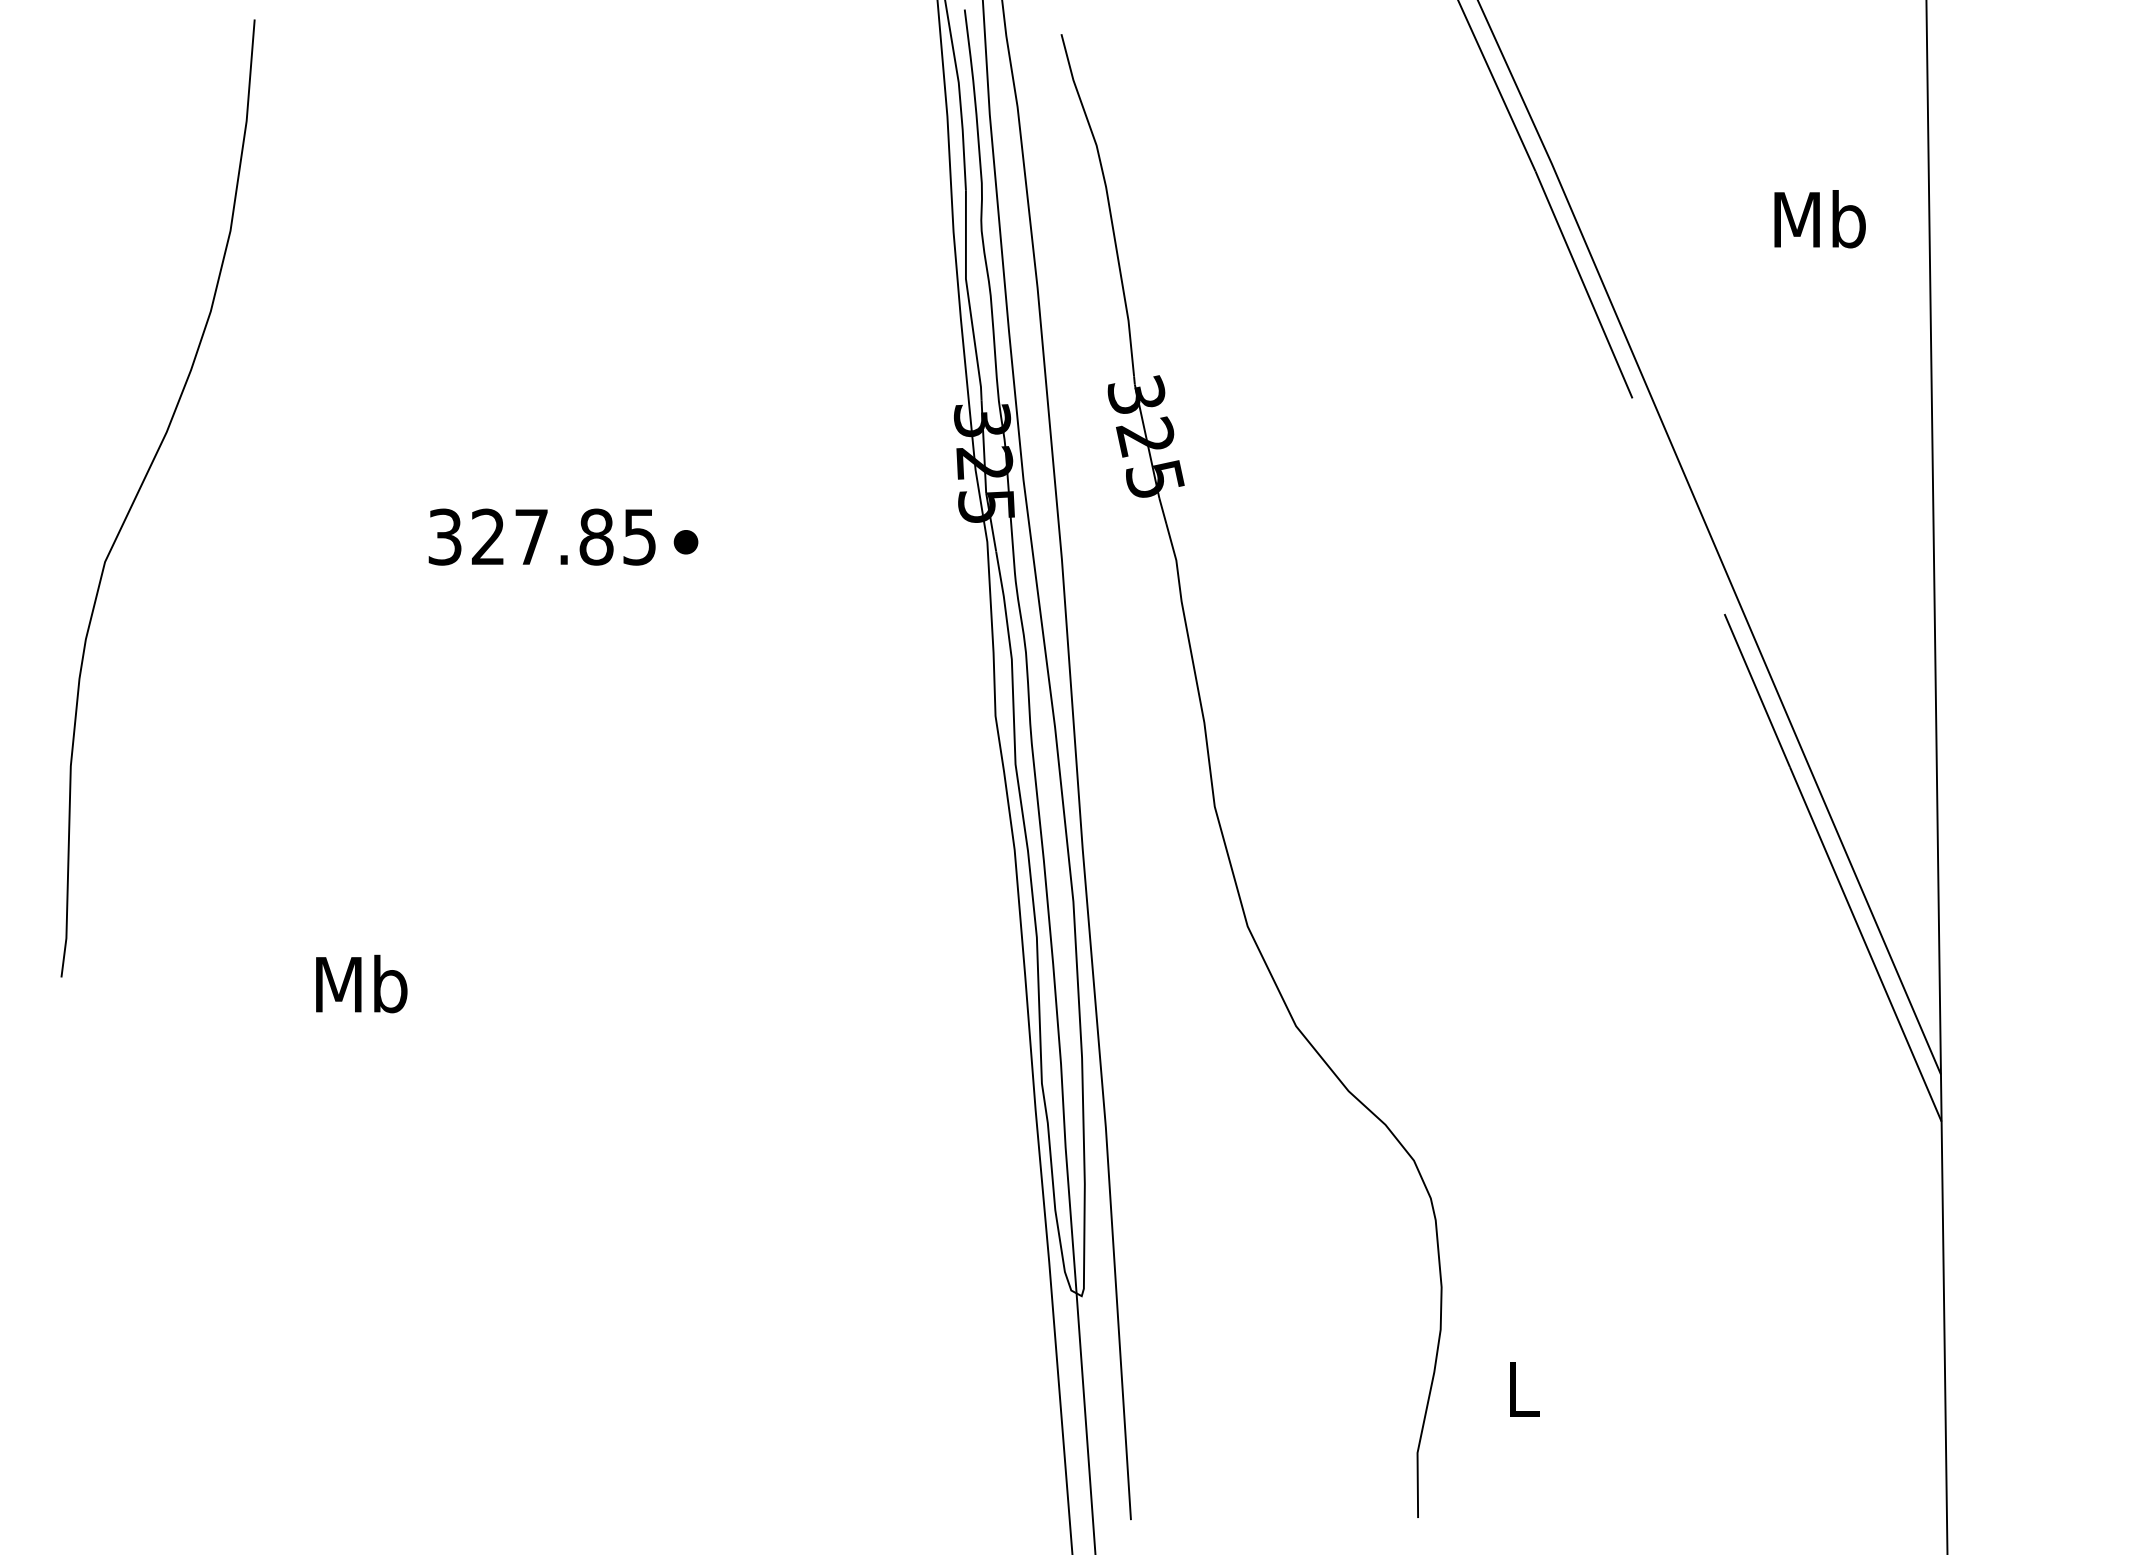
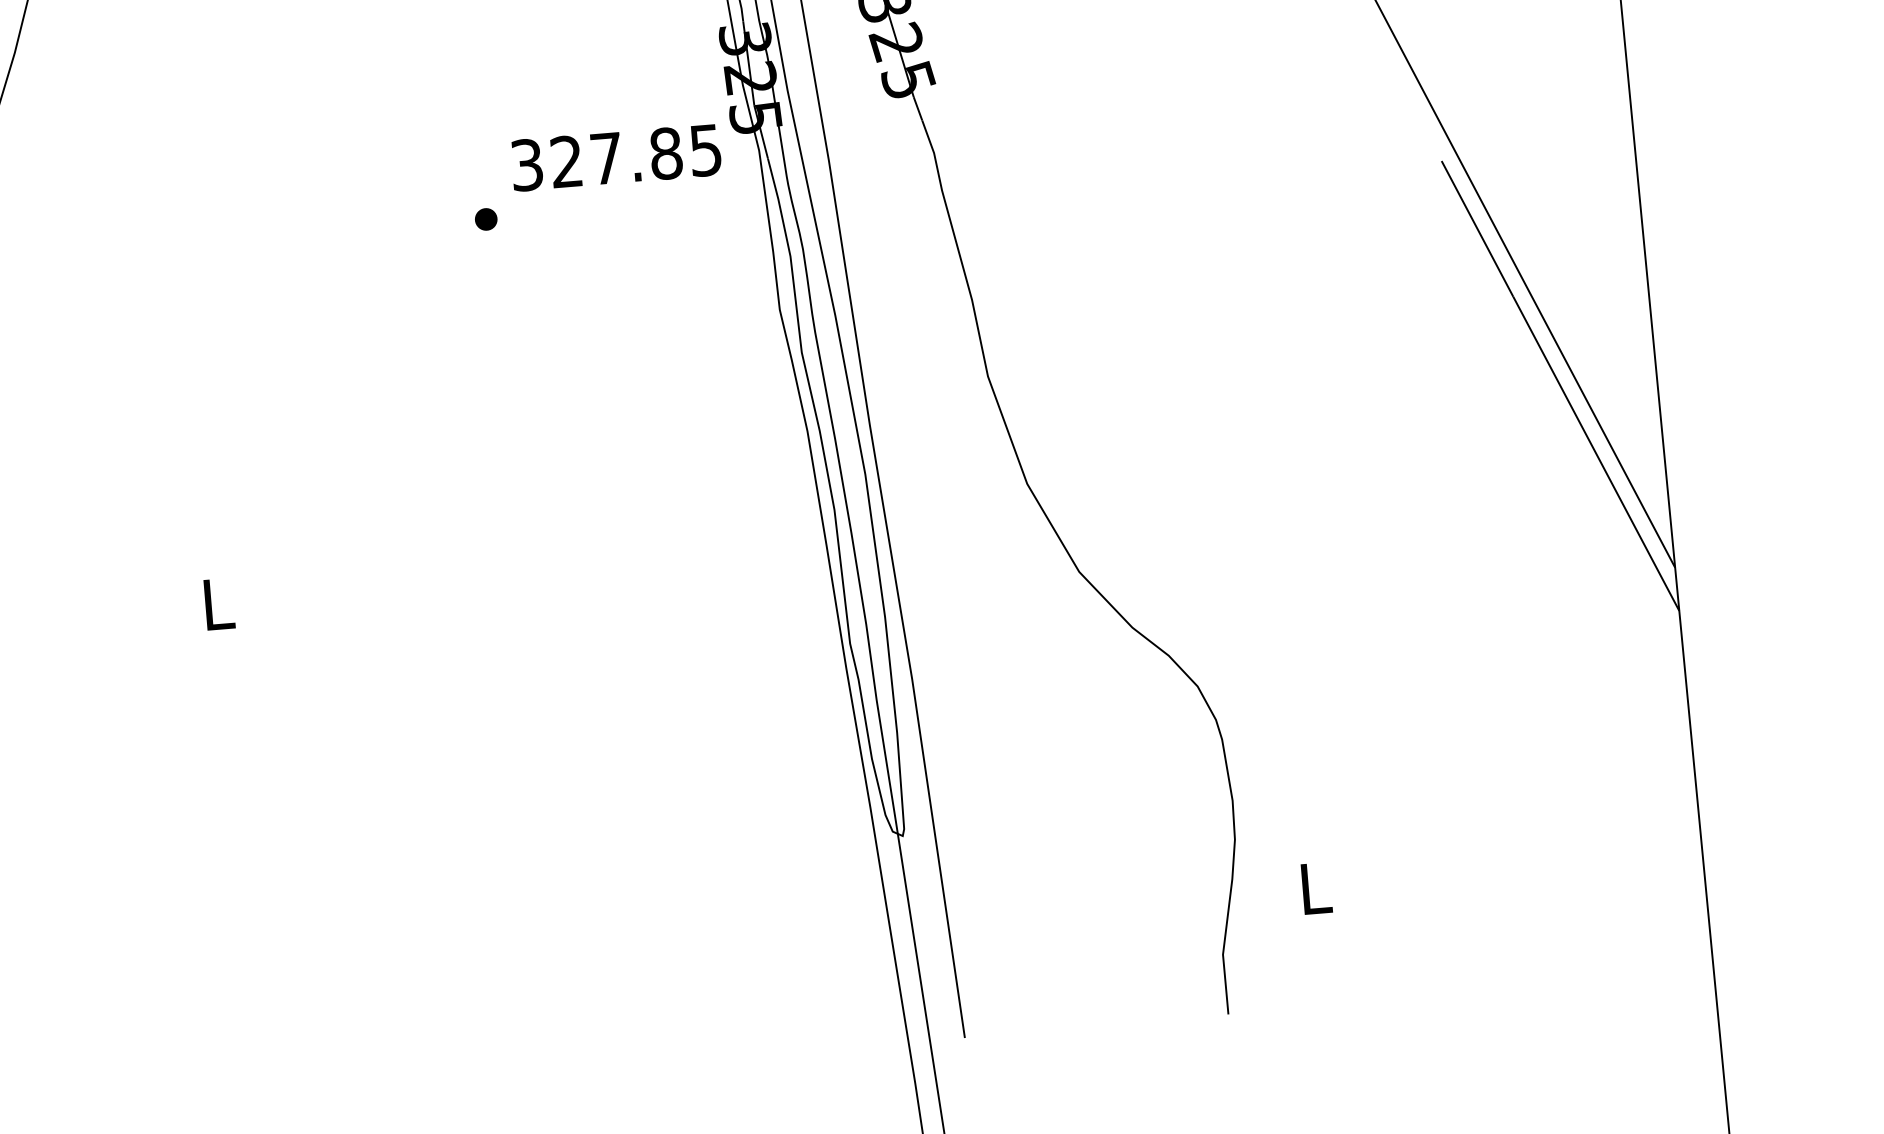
text: (541, 536) -> (615, 157), moved
part: (685, 542) -> (485, 219), moved
text: (361, 983) -> (217, 603), Mb -> L

